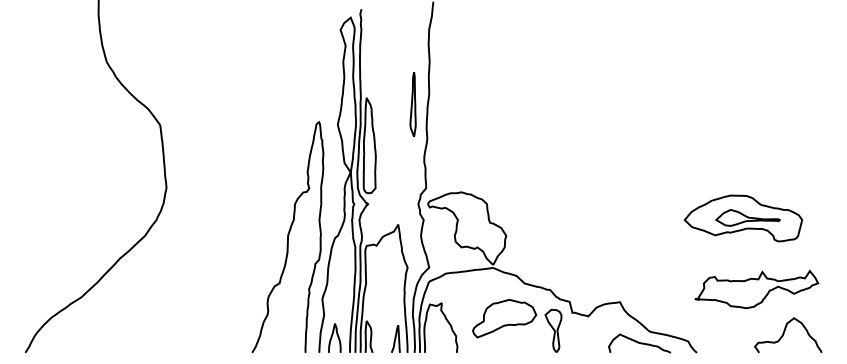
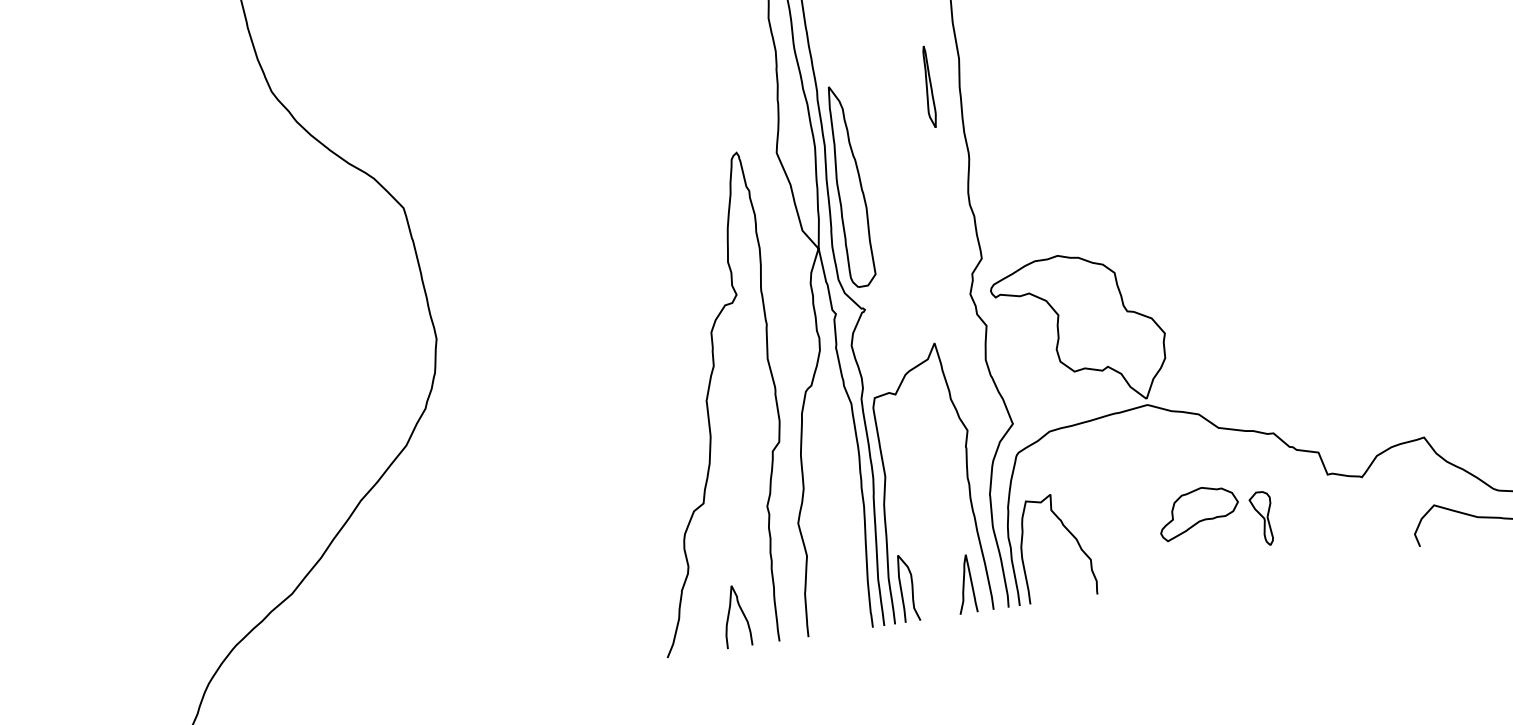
part: (412, 104) -> (927, 86), size x0.6
part: (517, 325) -> (1216, 518), size x0.6
curve: (332, 337) -> (730, 615), moved

